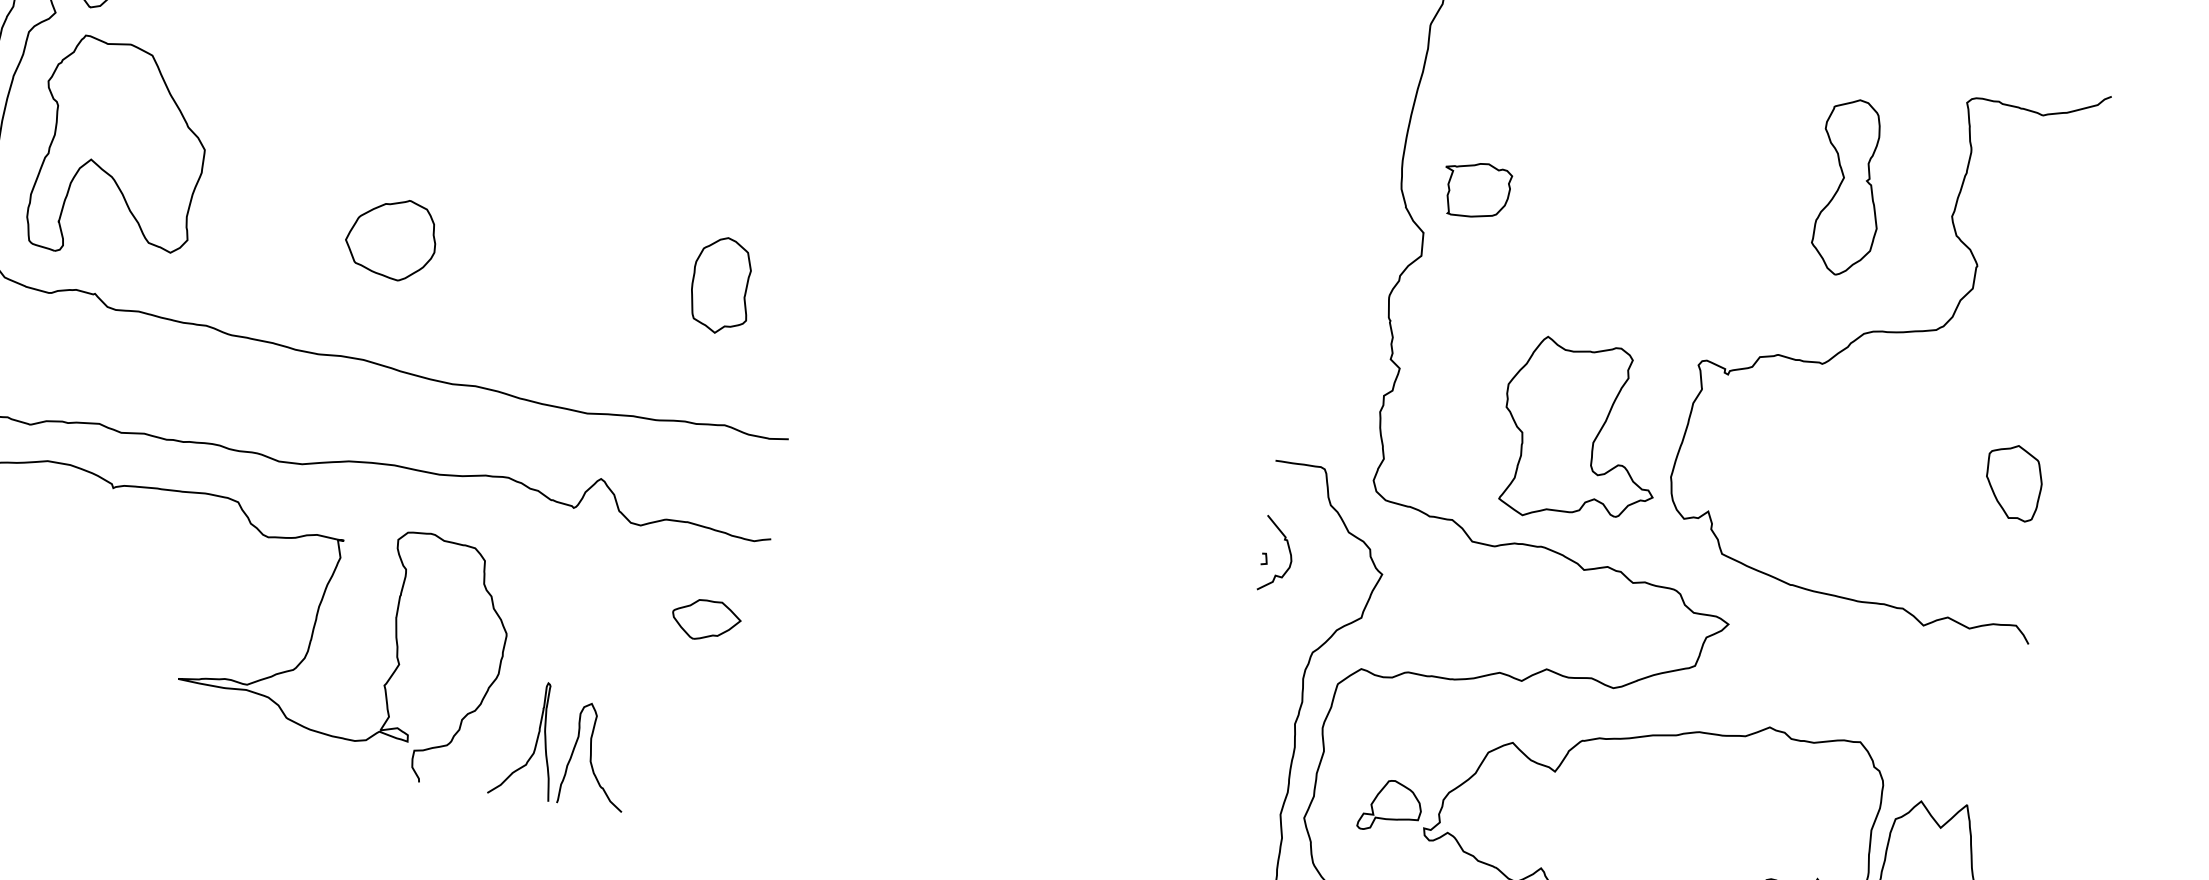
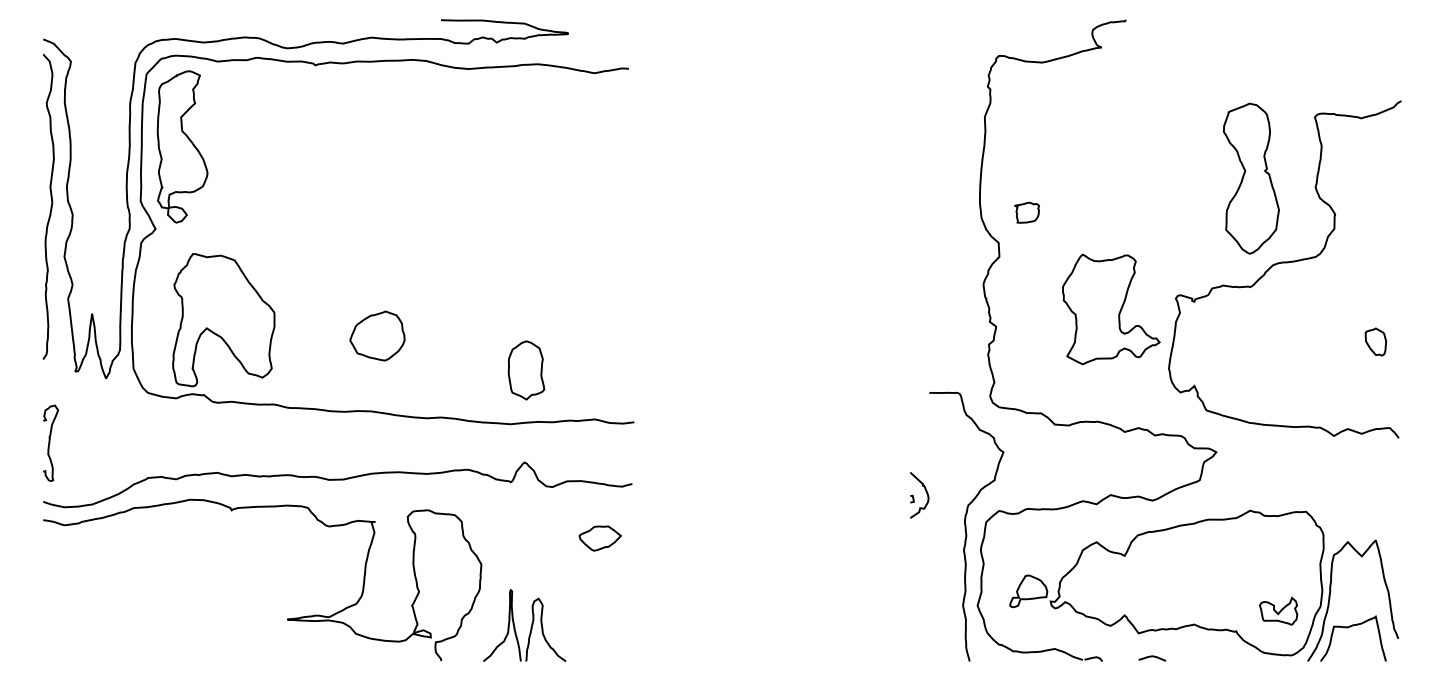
part: (120, 150) -> (223, 320), moved
part: (1849, 187) -> (1251, 178), size x1.4
part: (1475, 190) -> (1026, 212), size x0.6
part: (721, 285) -> (526, 370), moved
part: (1582, 432) -> (1111, 309), moved
part: (2013, 481) -> (1375, 341), size x0.6
part: (1277, 554) -> (919, 495), moved

